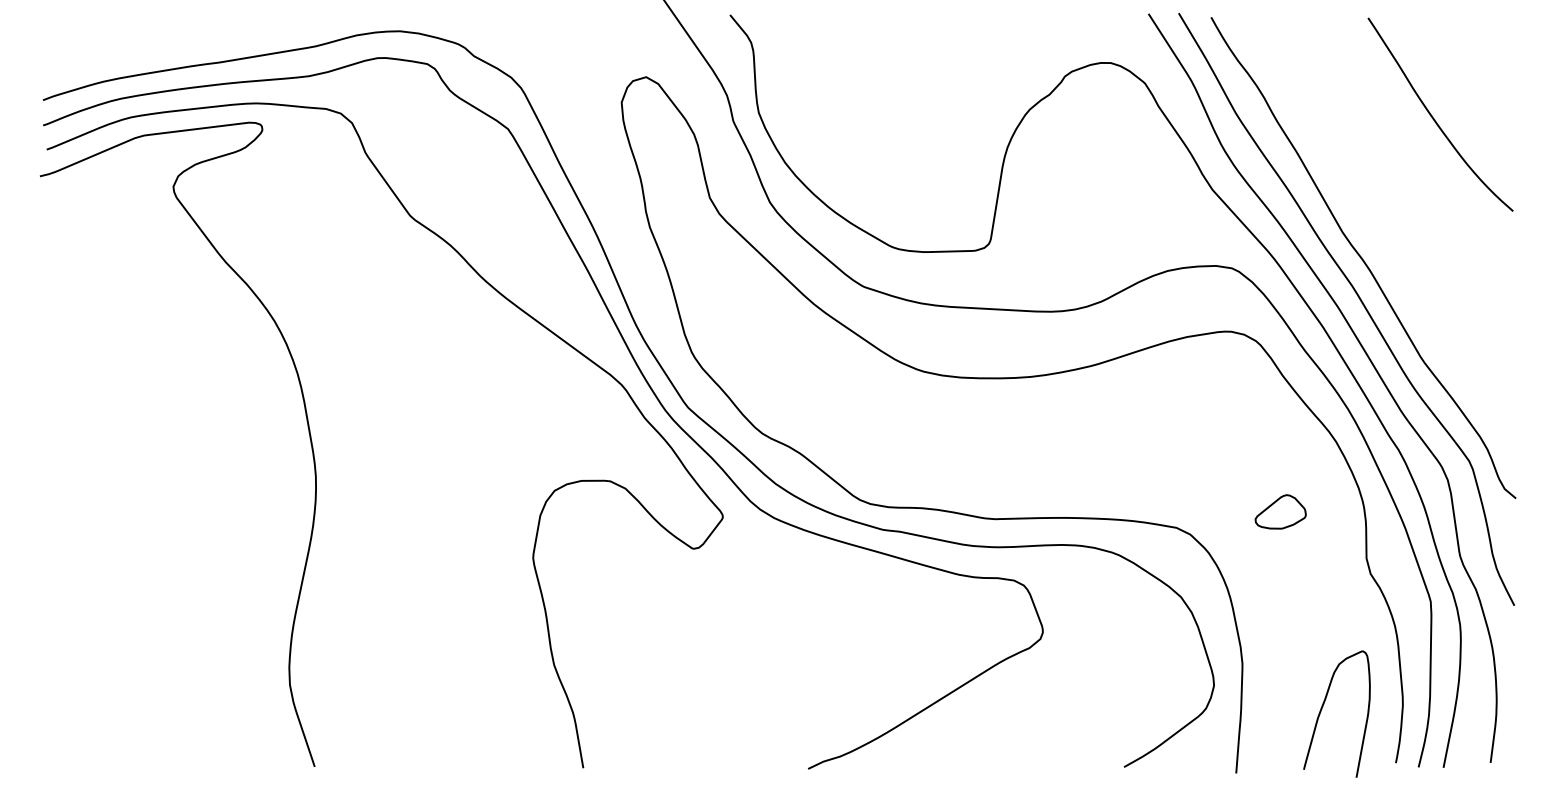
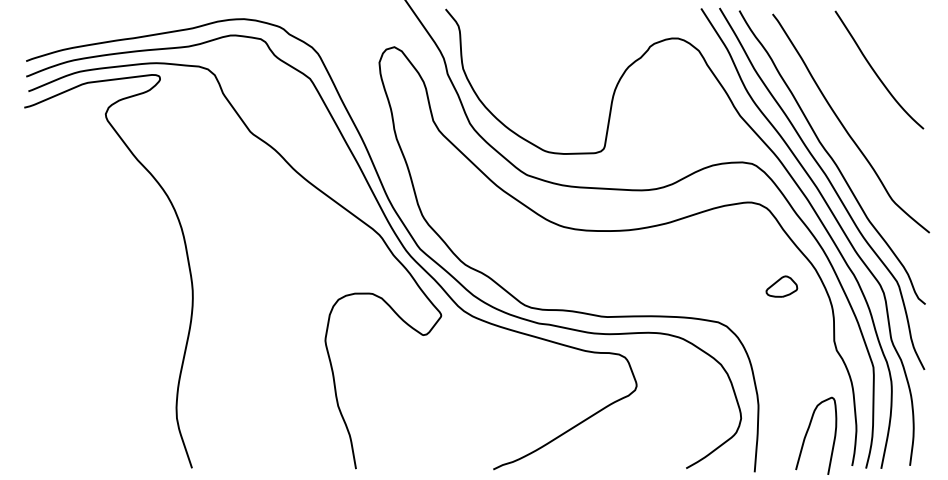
curve: (1384, 208) -> (845, 127), added
part: (1280, 511) -> (781, 286), moved

